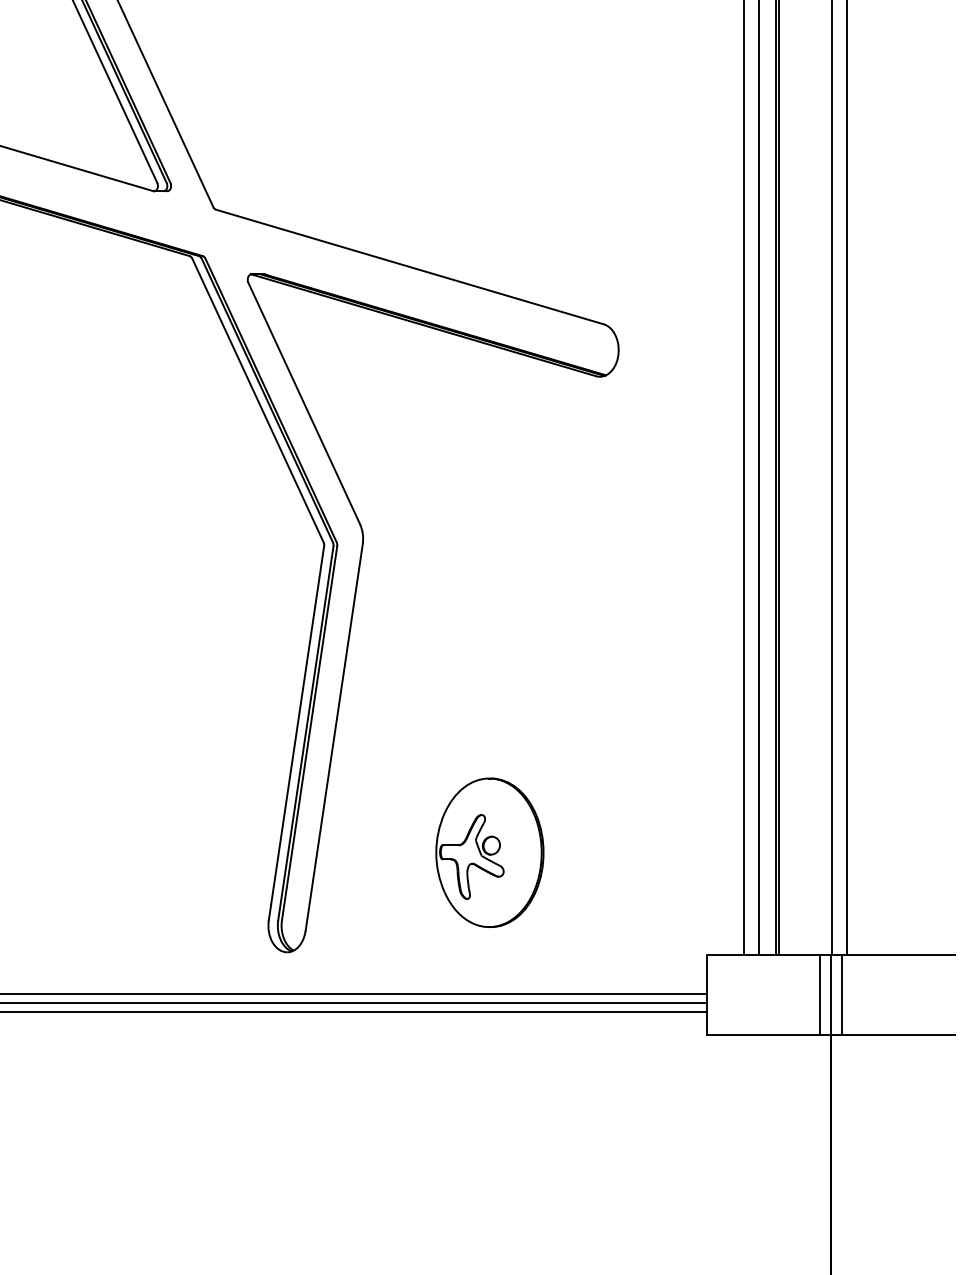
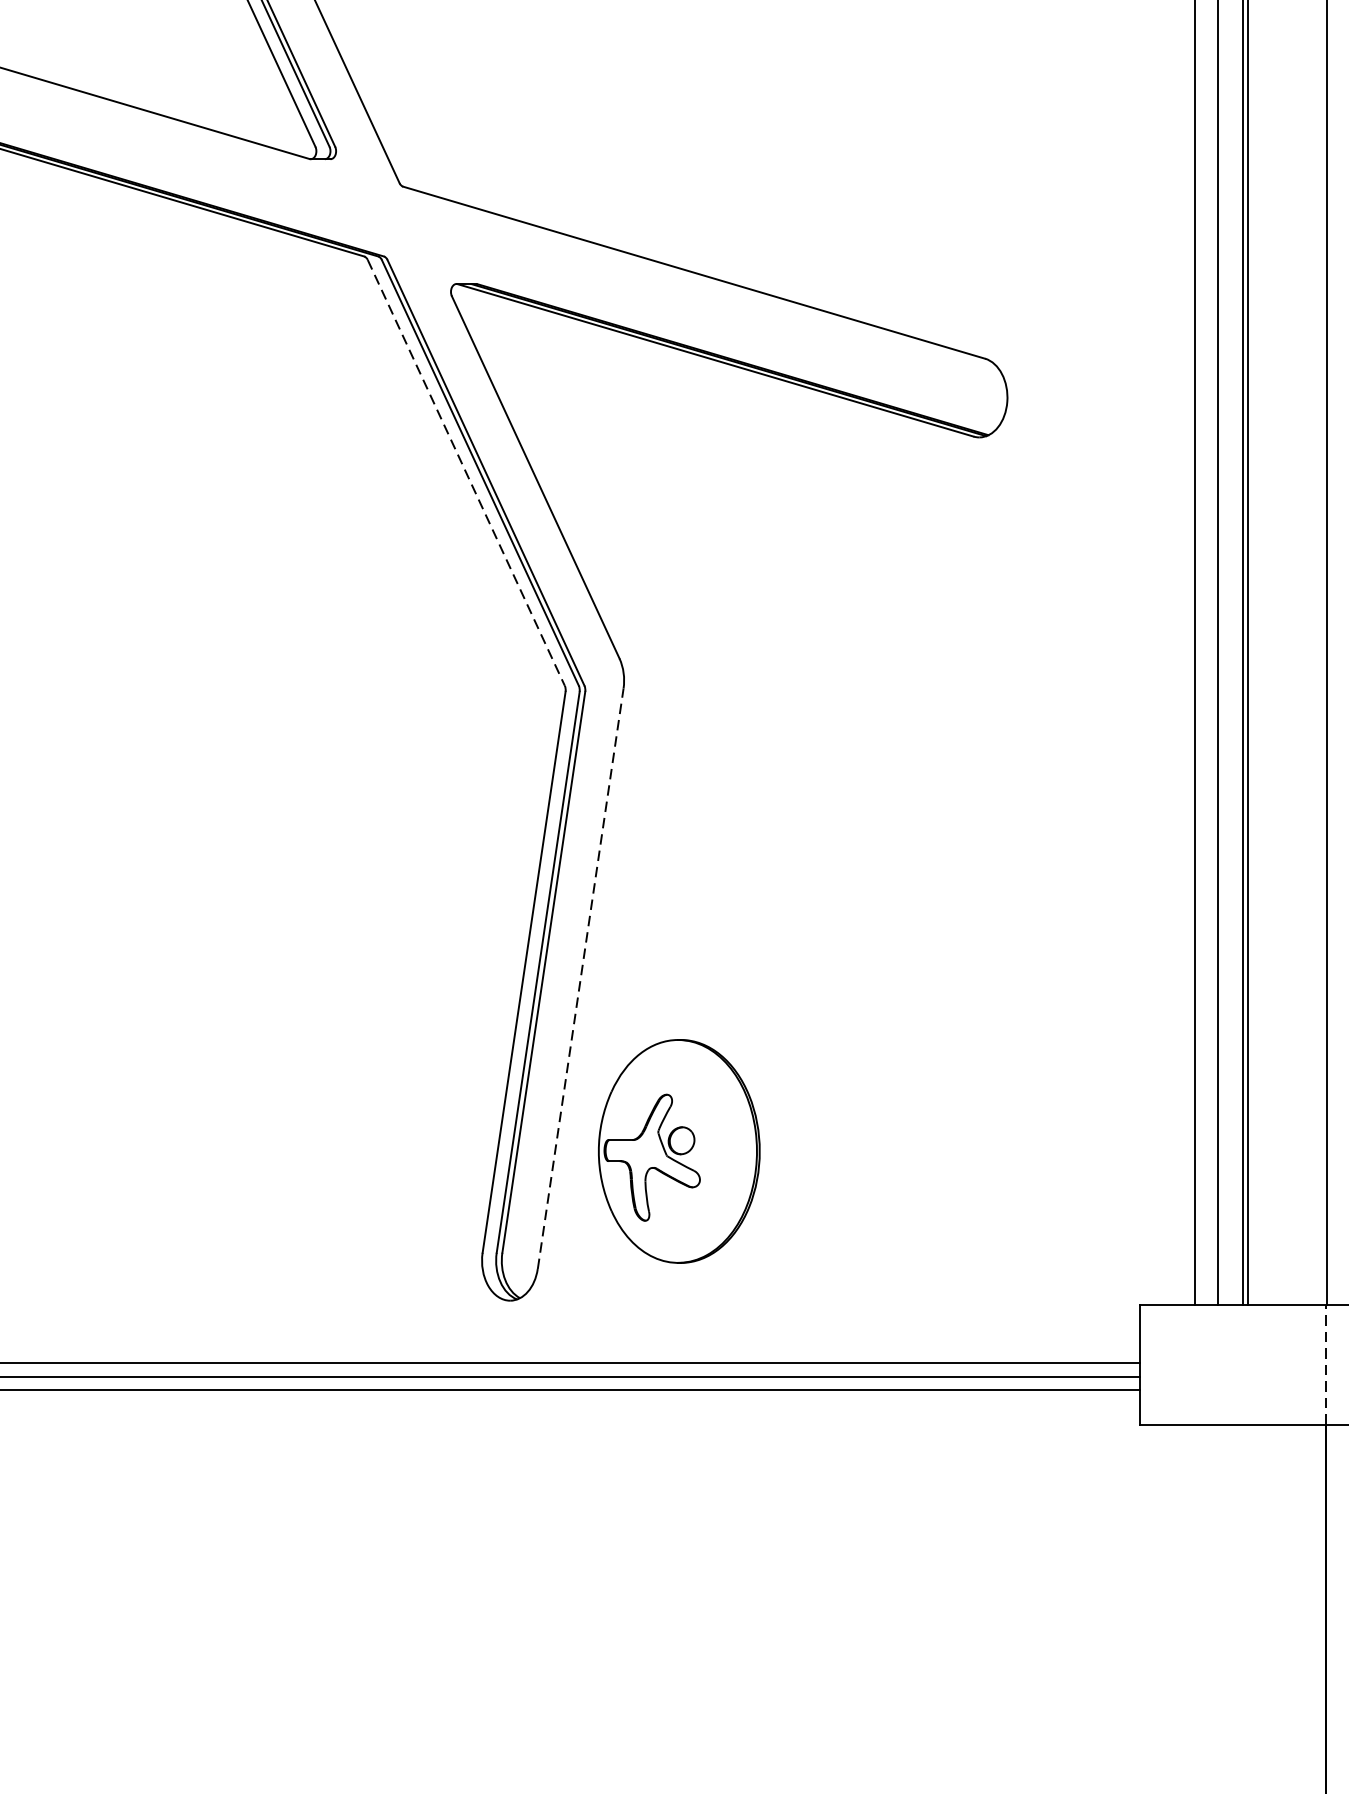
line: (258, 400) -> (467, 472), solid -> dashed
line: (334, 737) -> (581, 978), solid -> dashed
part: (489, 852) -> (678, 1150), moved
line: (819, 994) -> (1308, 1363), removed
line: (842, 994) -> (1343, 1363), removed
line: (831, 995) -> (1326, 1365), solid -> dashed

